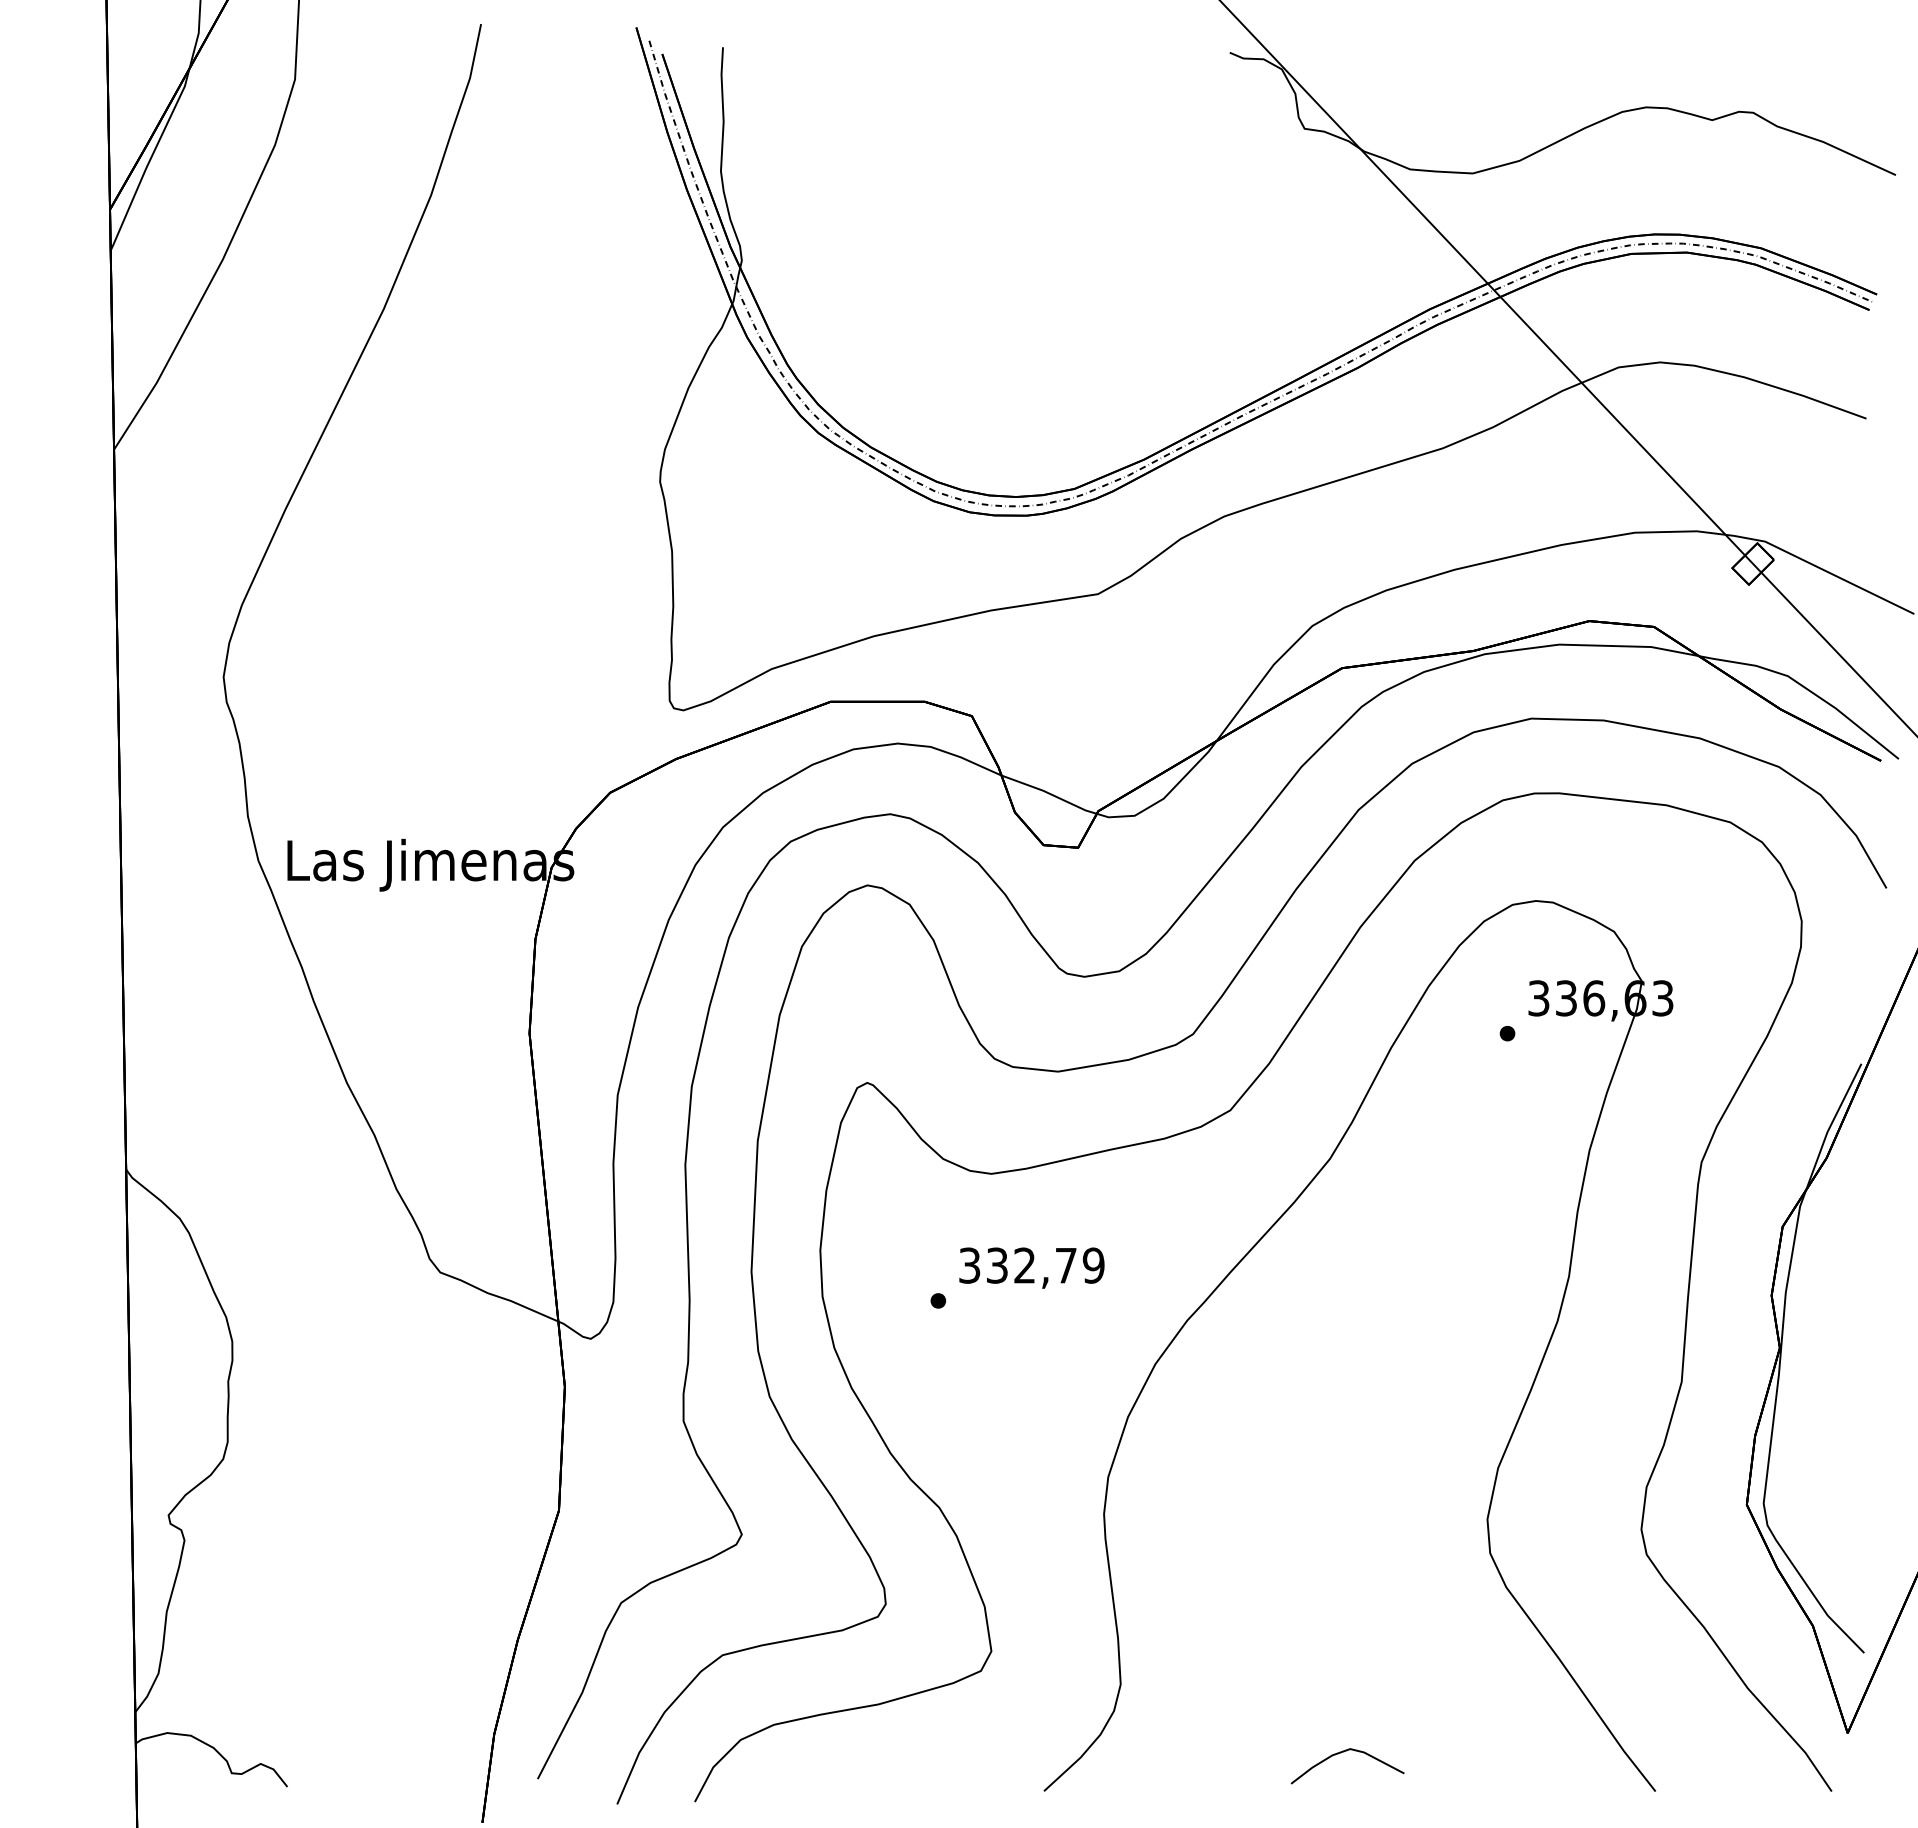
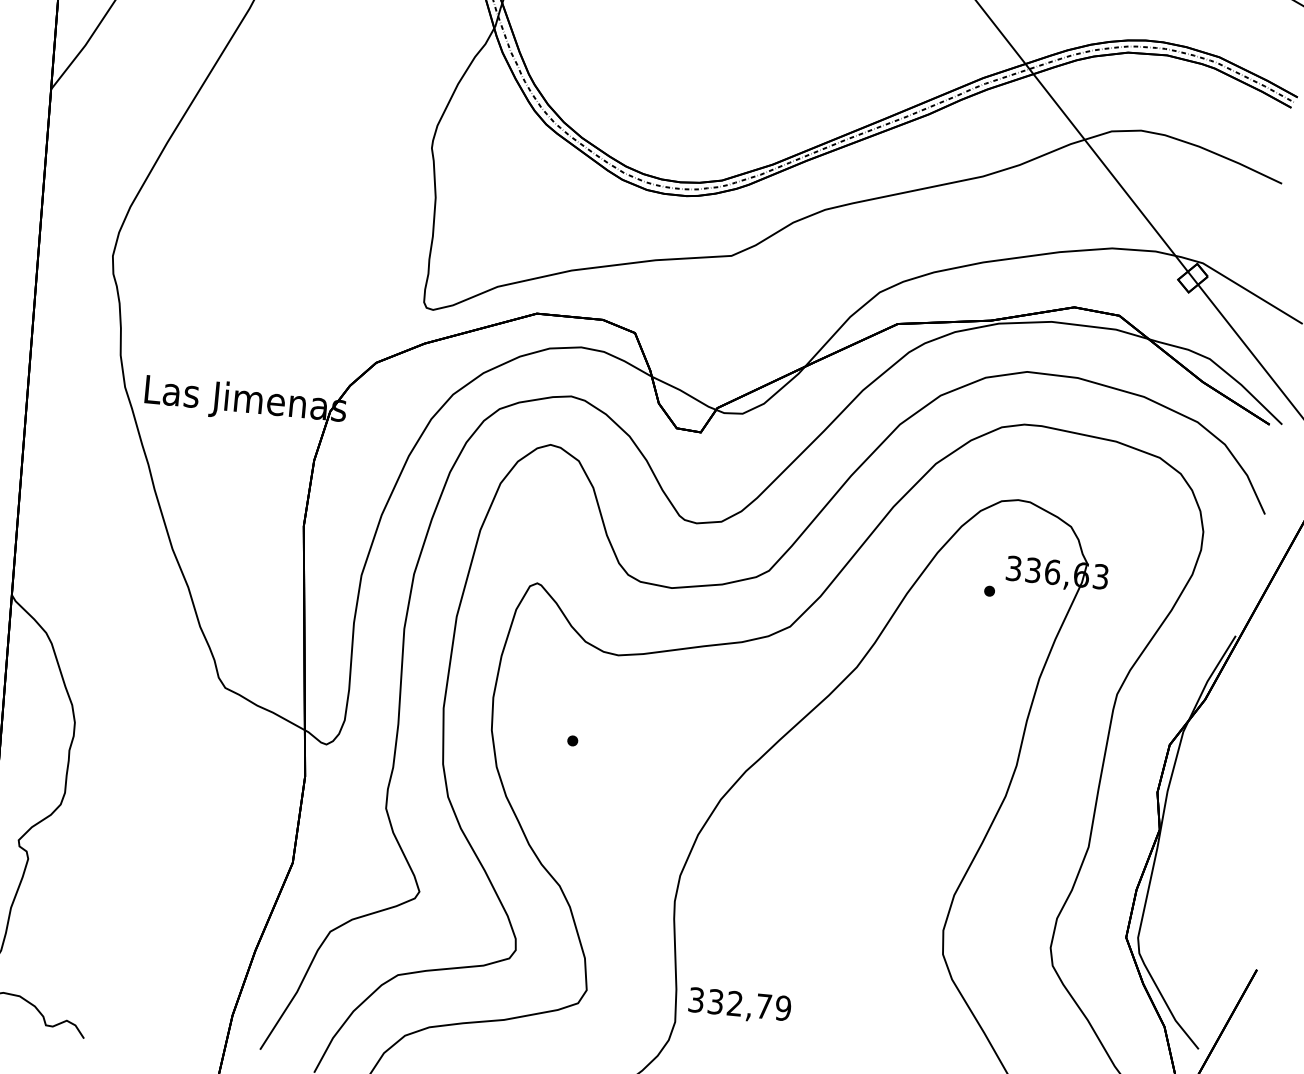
text: (1031, 1267) -> (739, 1005), moved

